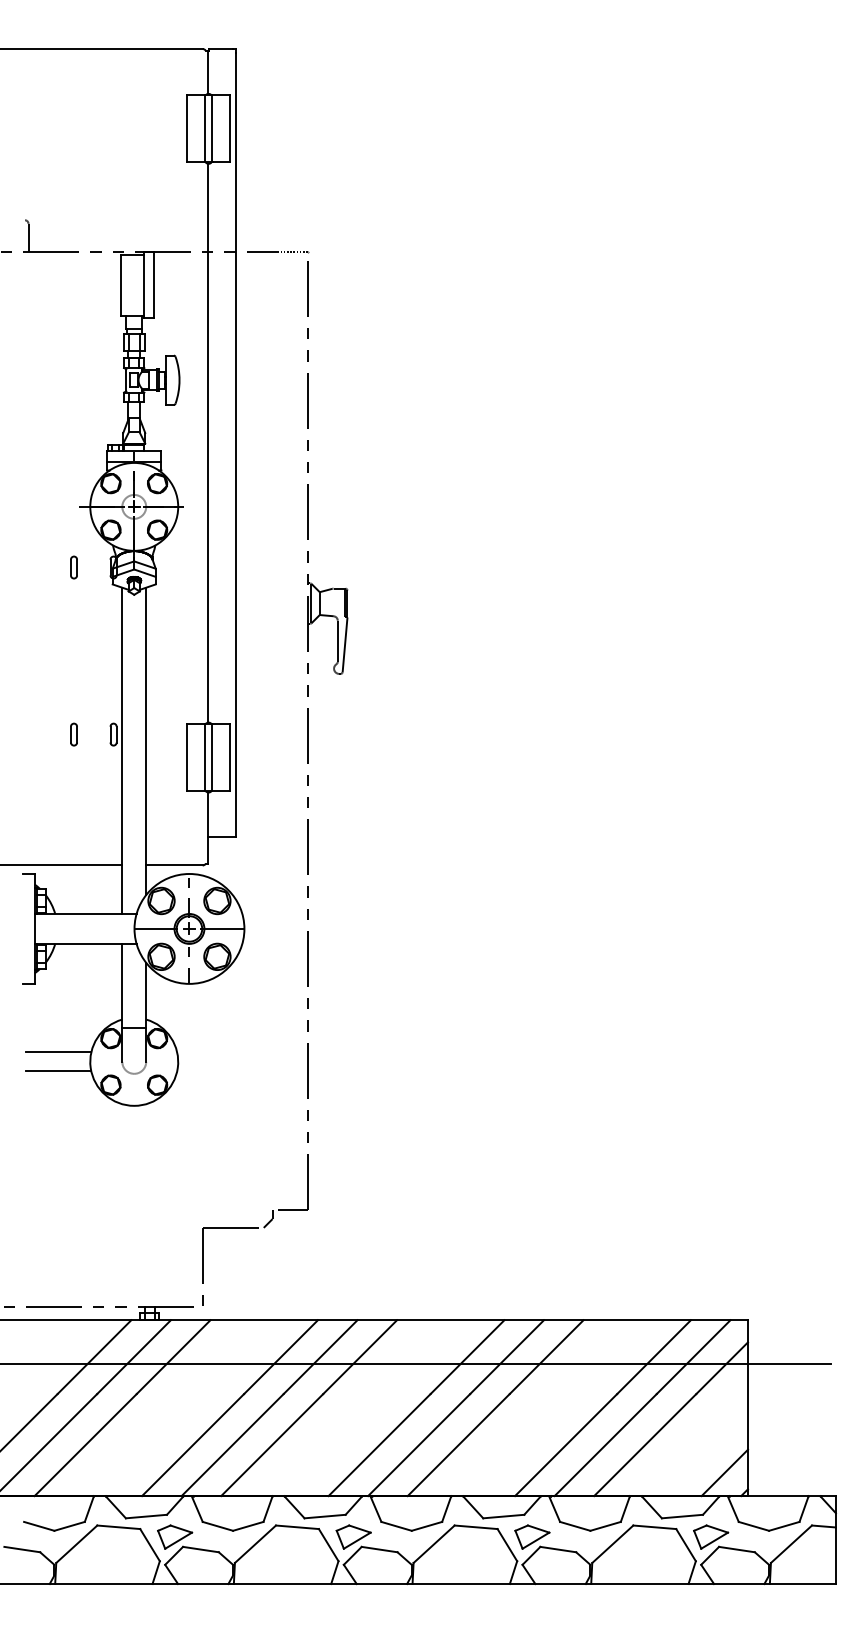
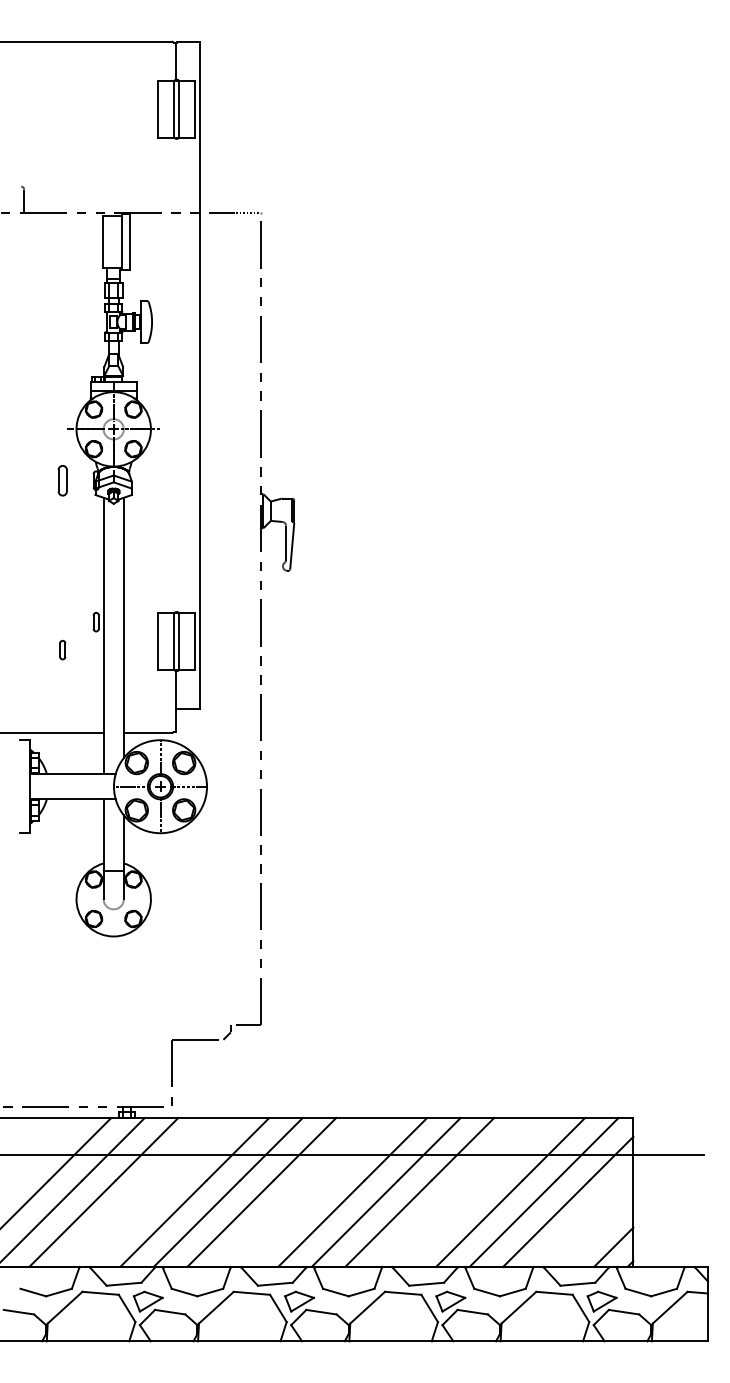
line: (208, 442) -> (176, 374), removed
part: (73, 567) -> (62, 480), size x1.6
part: (73, 734) -> (62, 650), moved
line: (58, 1052) -> (49, 891), removed
line: (58, 1071) -> (49, 907), removed

